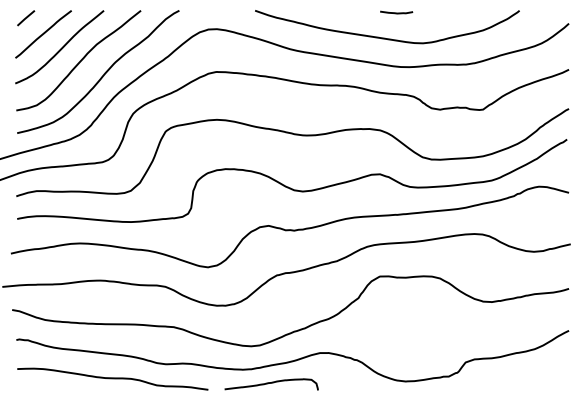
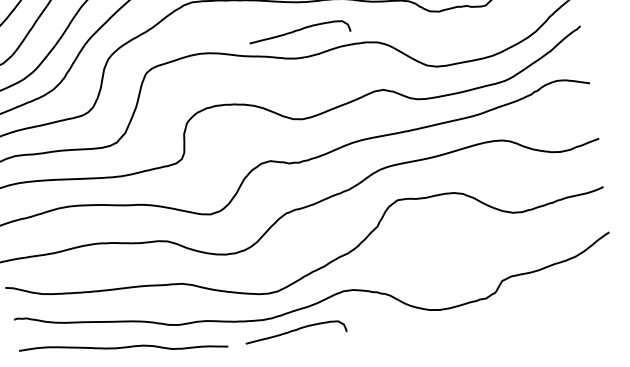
curve: (310, 110) -> (299, 30), added

